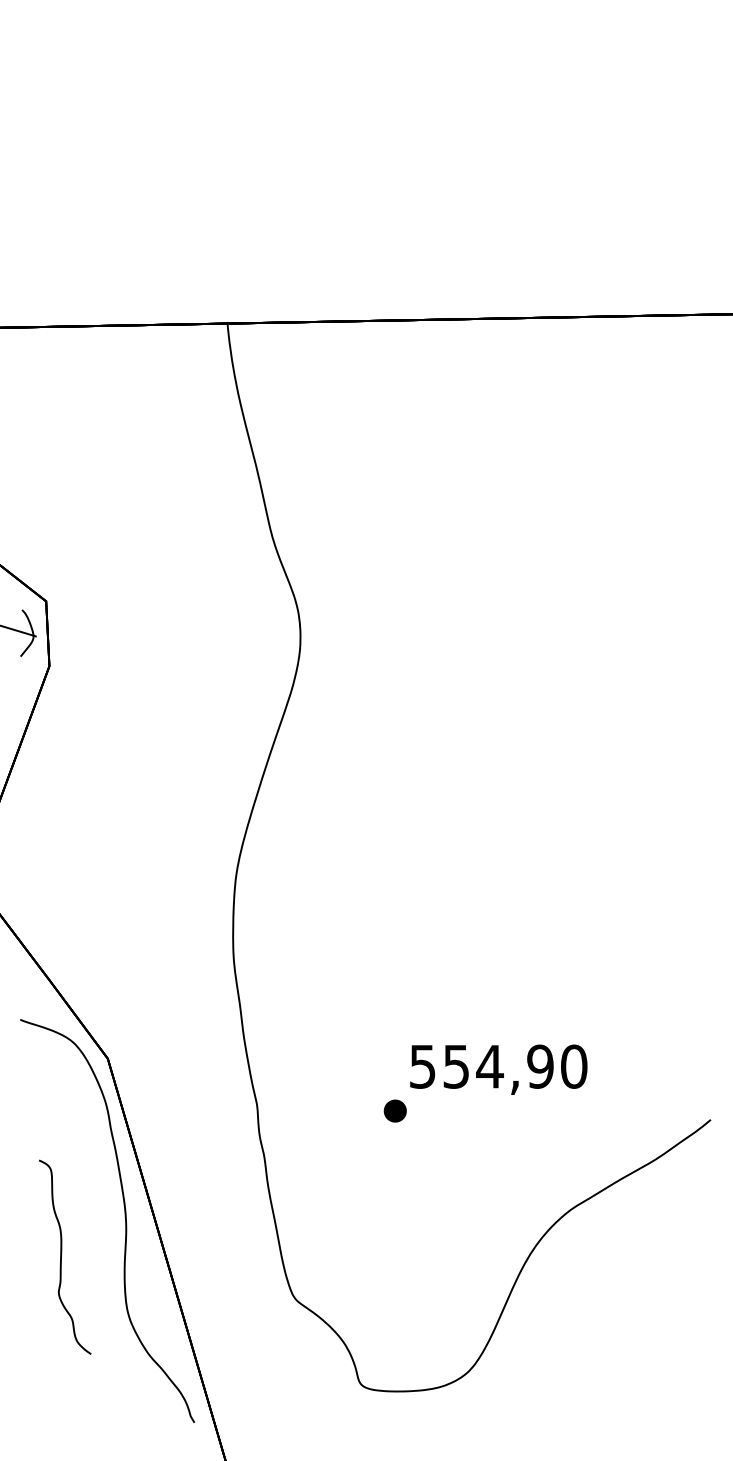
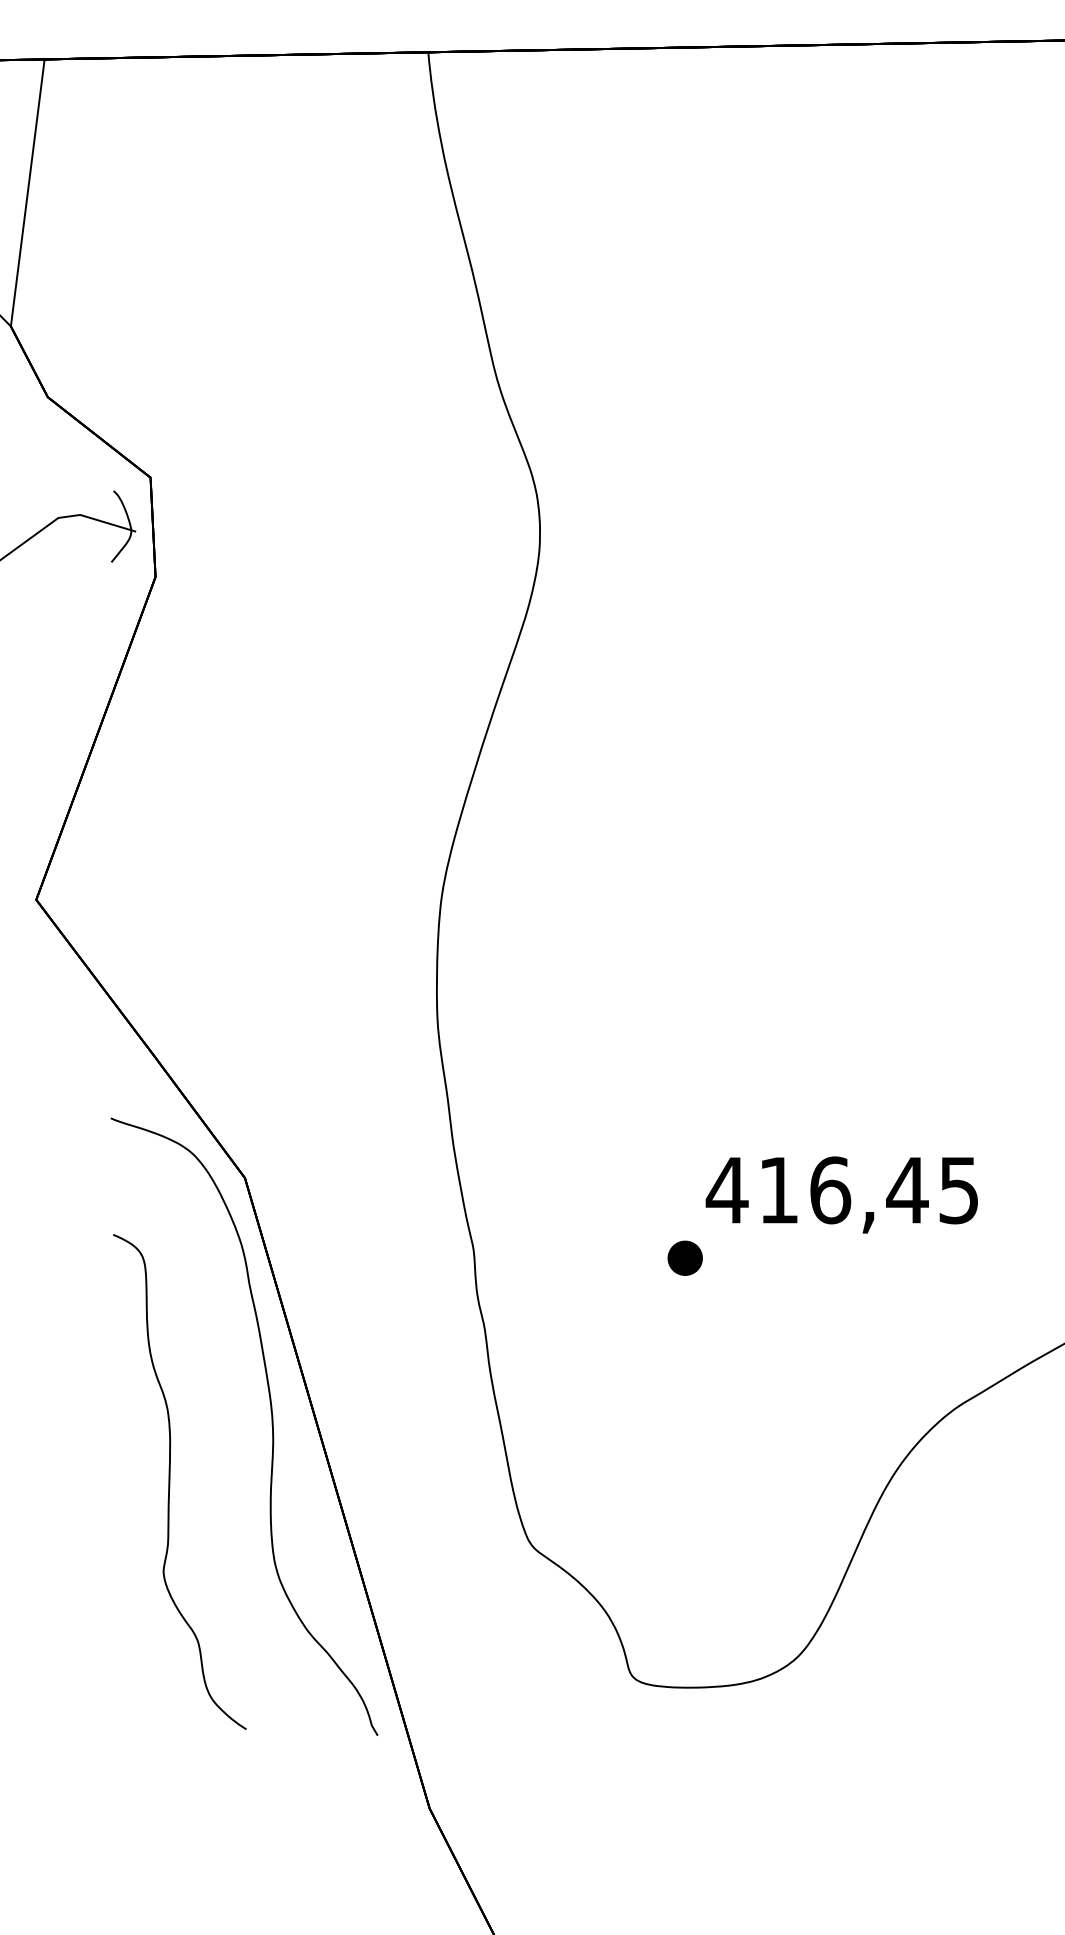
text: (497, 1066) -> (841, 1189), 554,90 -> 416,45
part: (64, 1257) -> (178, 1482), size x1.67

